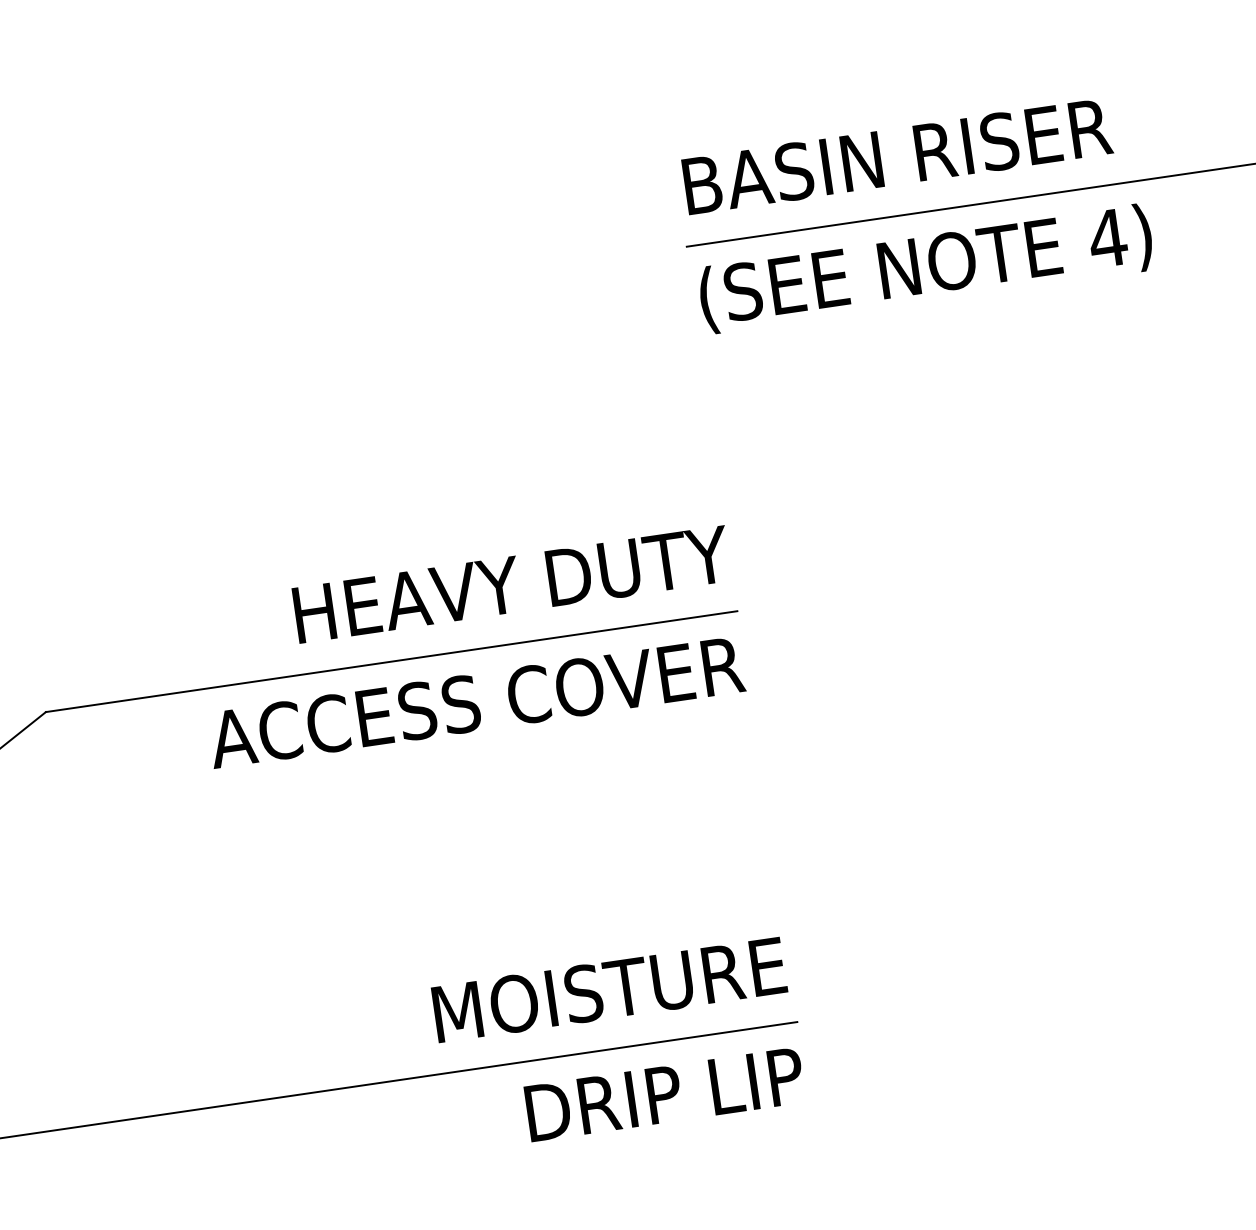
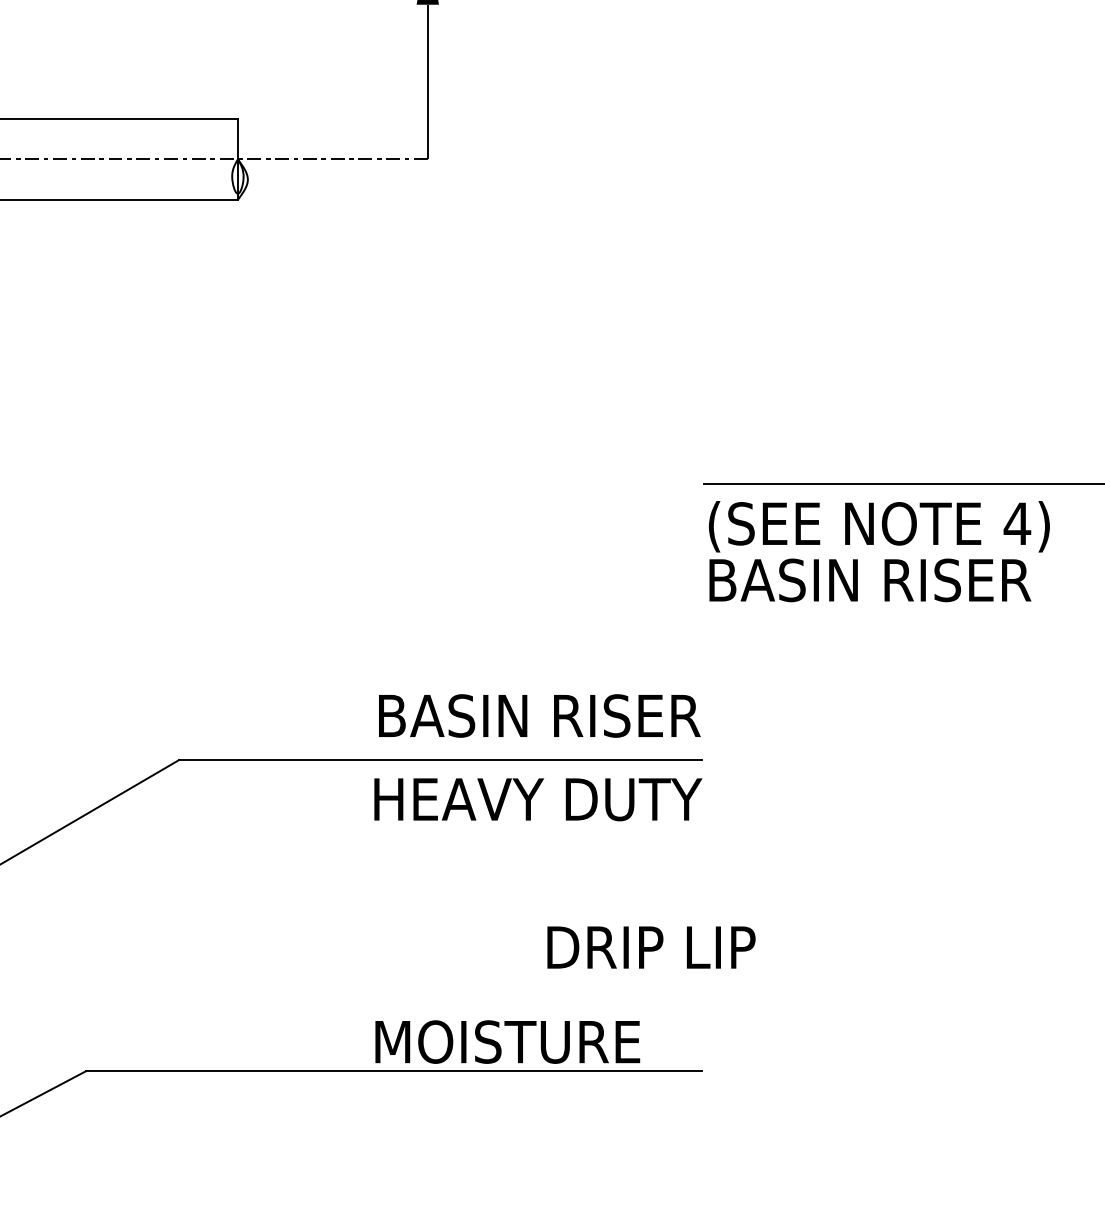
text: (897, 156) -> (870, 580), moved
text: (512, 583) -> (538, 715), HEAVY DUTY -> BASIN RISER
text: (476, 702) -> (499, 799), ACCESS COVER -> HEAVY DUTY
text: (609, 989) -> (507, 1041), moved
text: (664, 1094) -> (651, 947), moved

